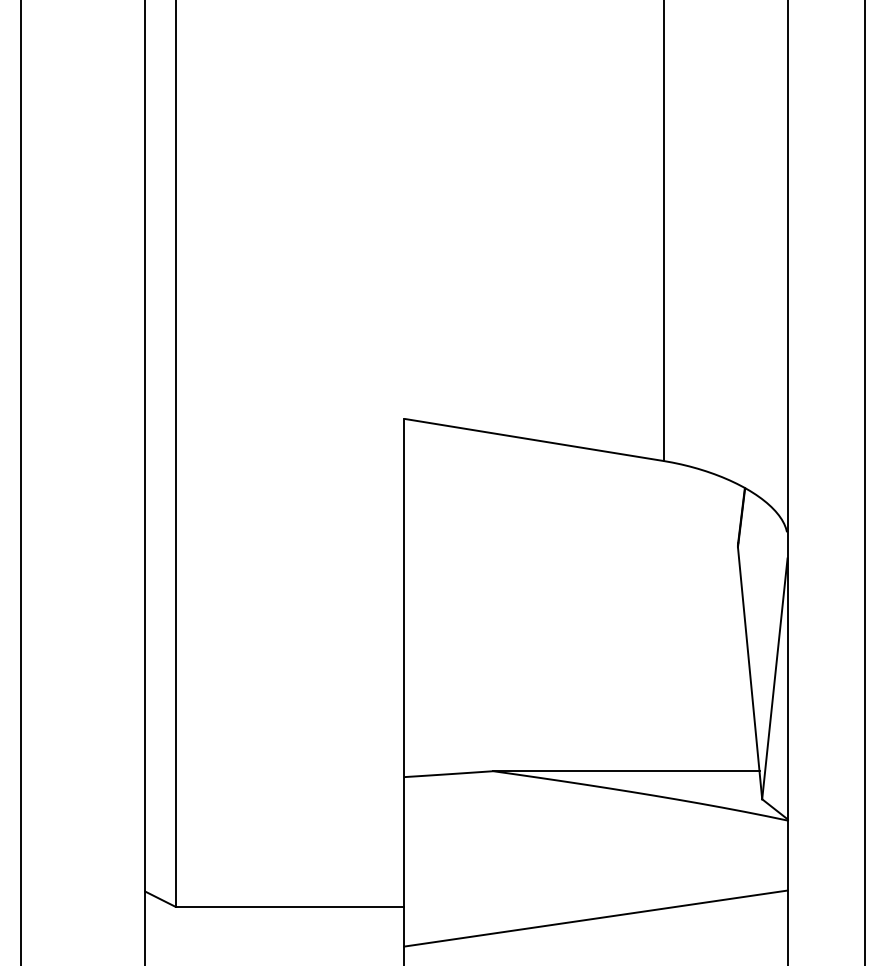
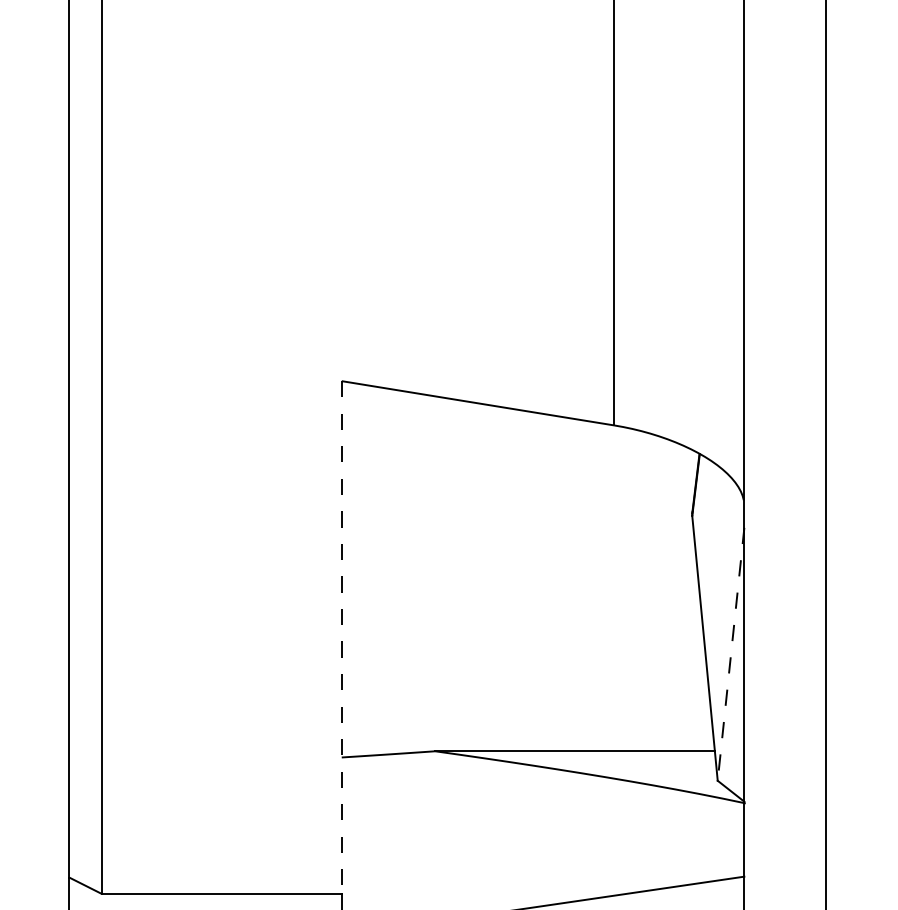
line: (404, 663) -> (341, 638), solid -> dashed
line: (774, 679) -> (730, 654), solid -> dashed

